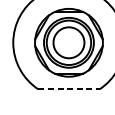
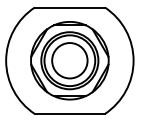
line: (69, 88) -> (70, 113), dashed -> solid

